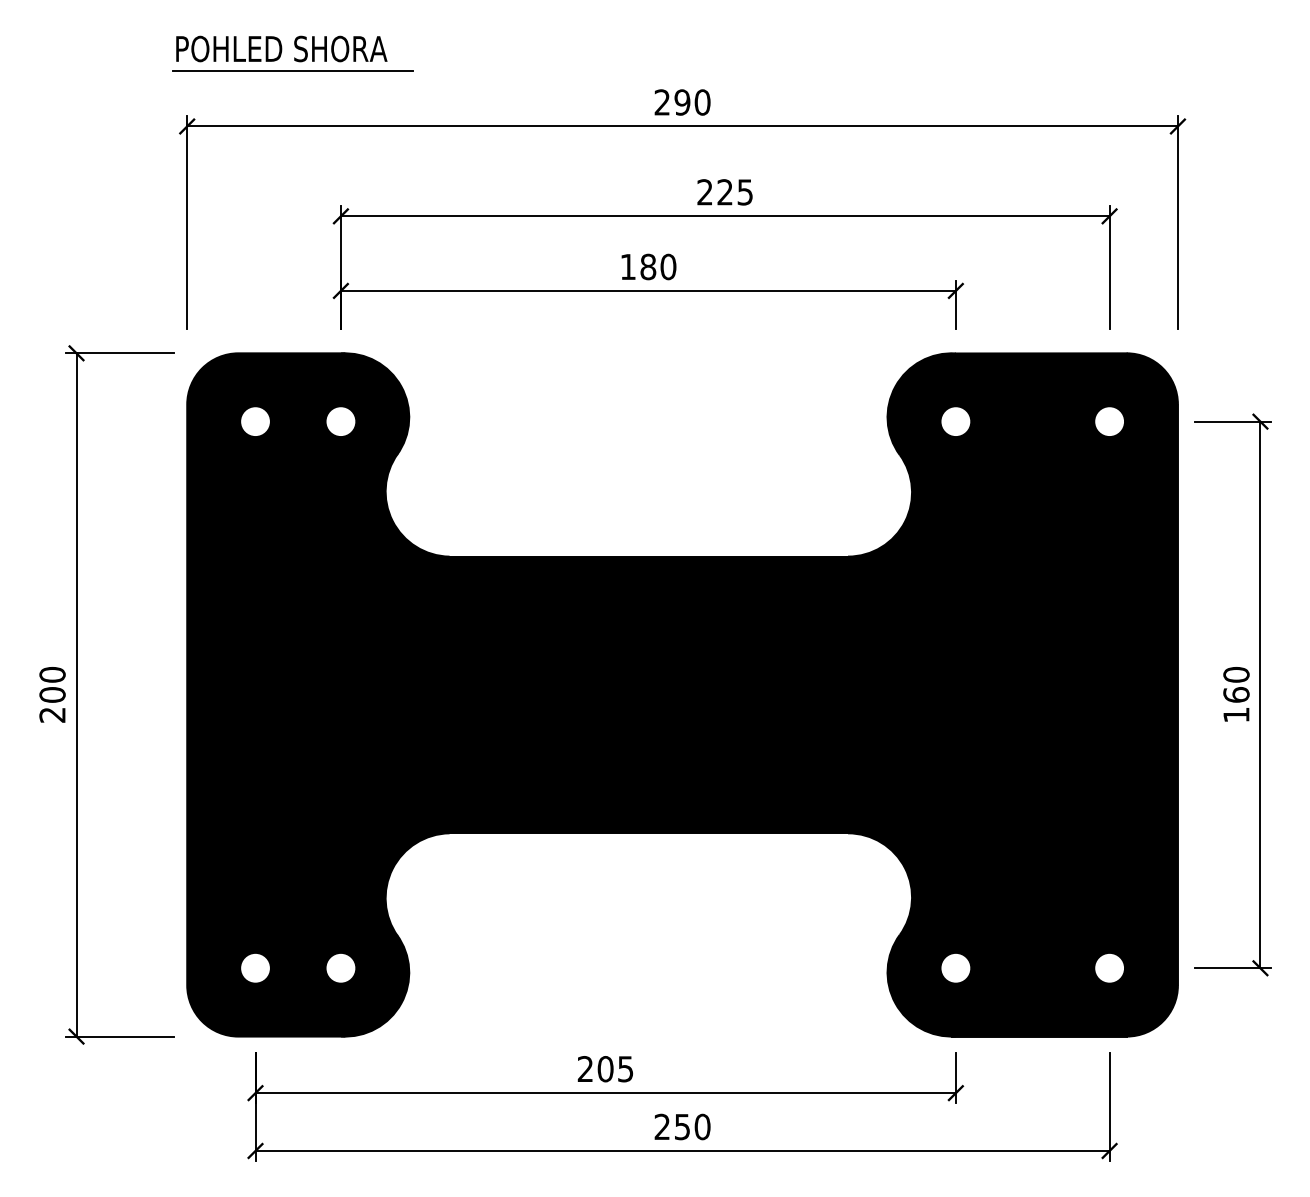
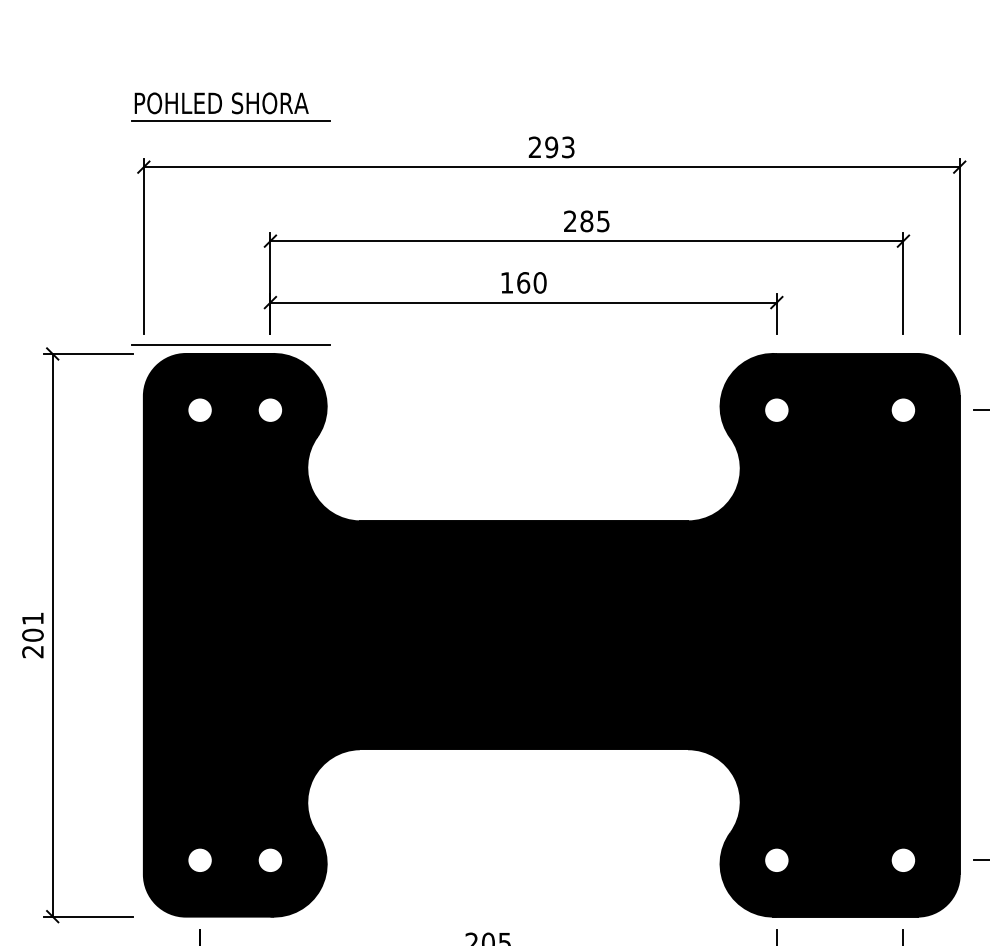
text: (702, 102) -> (568, 147), 290 -> 293
text: (725, 192) -> (587, 221), 225 -> 285
text: (648, 266) -> (523, 282), 180 -> 160
line: (292, 341) -> (230, 344), added
text: (52, 674) -> (32, 618), 200 -> 201

